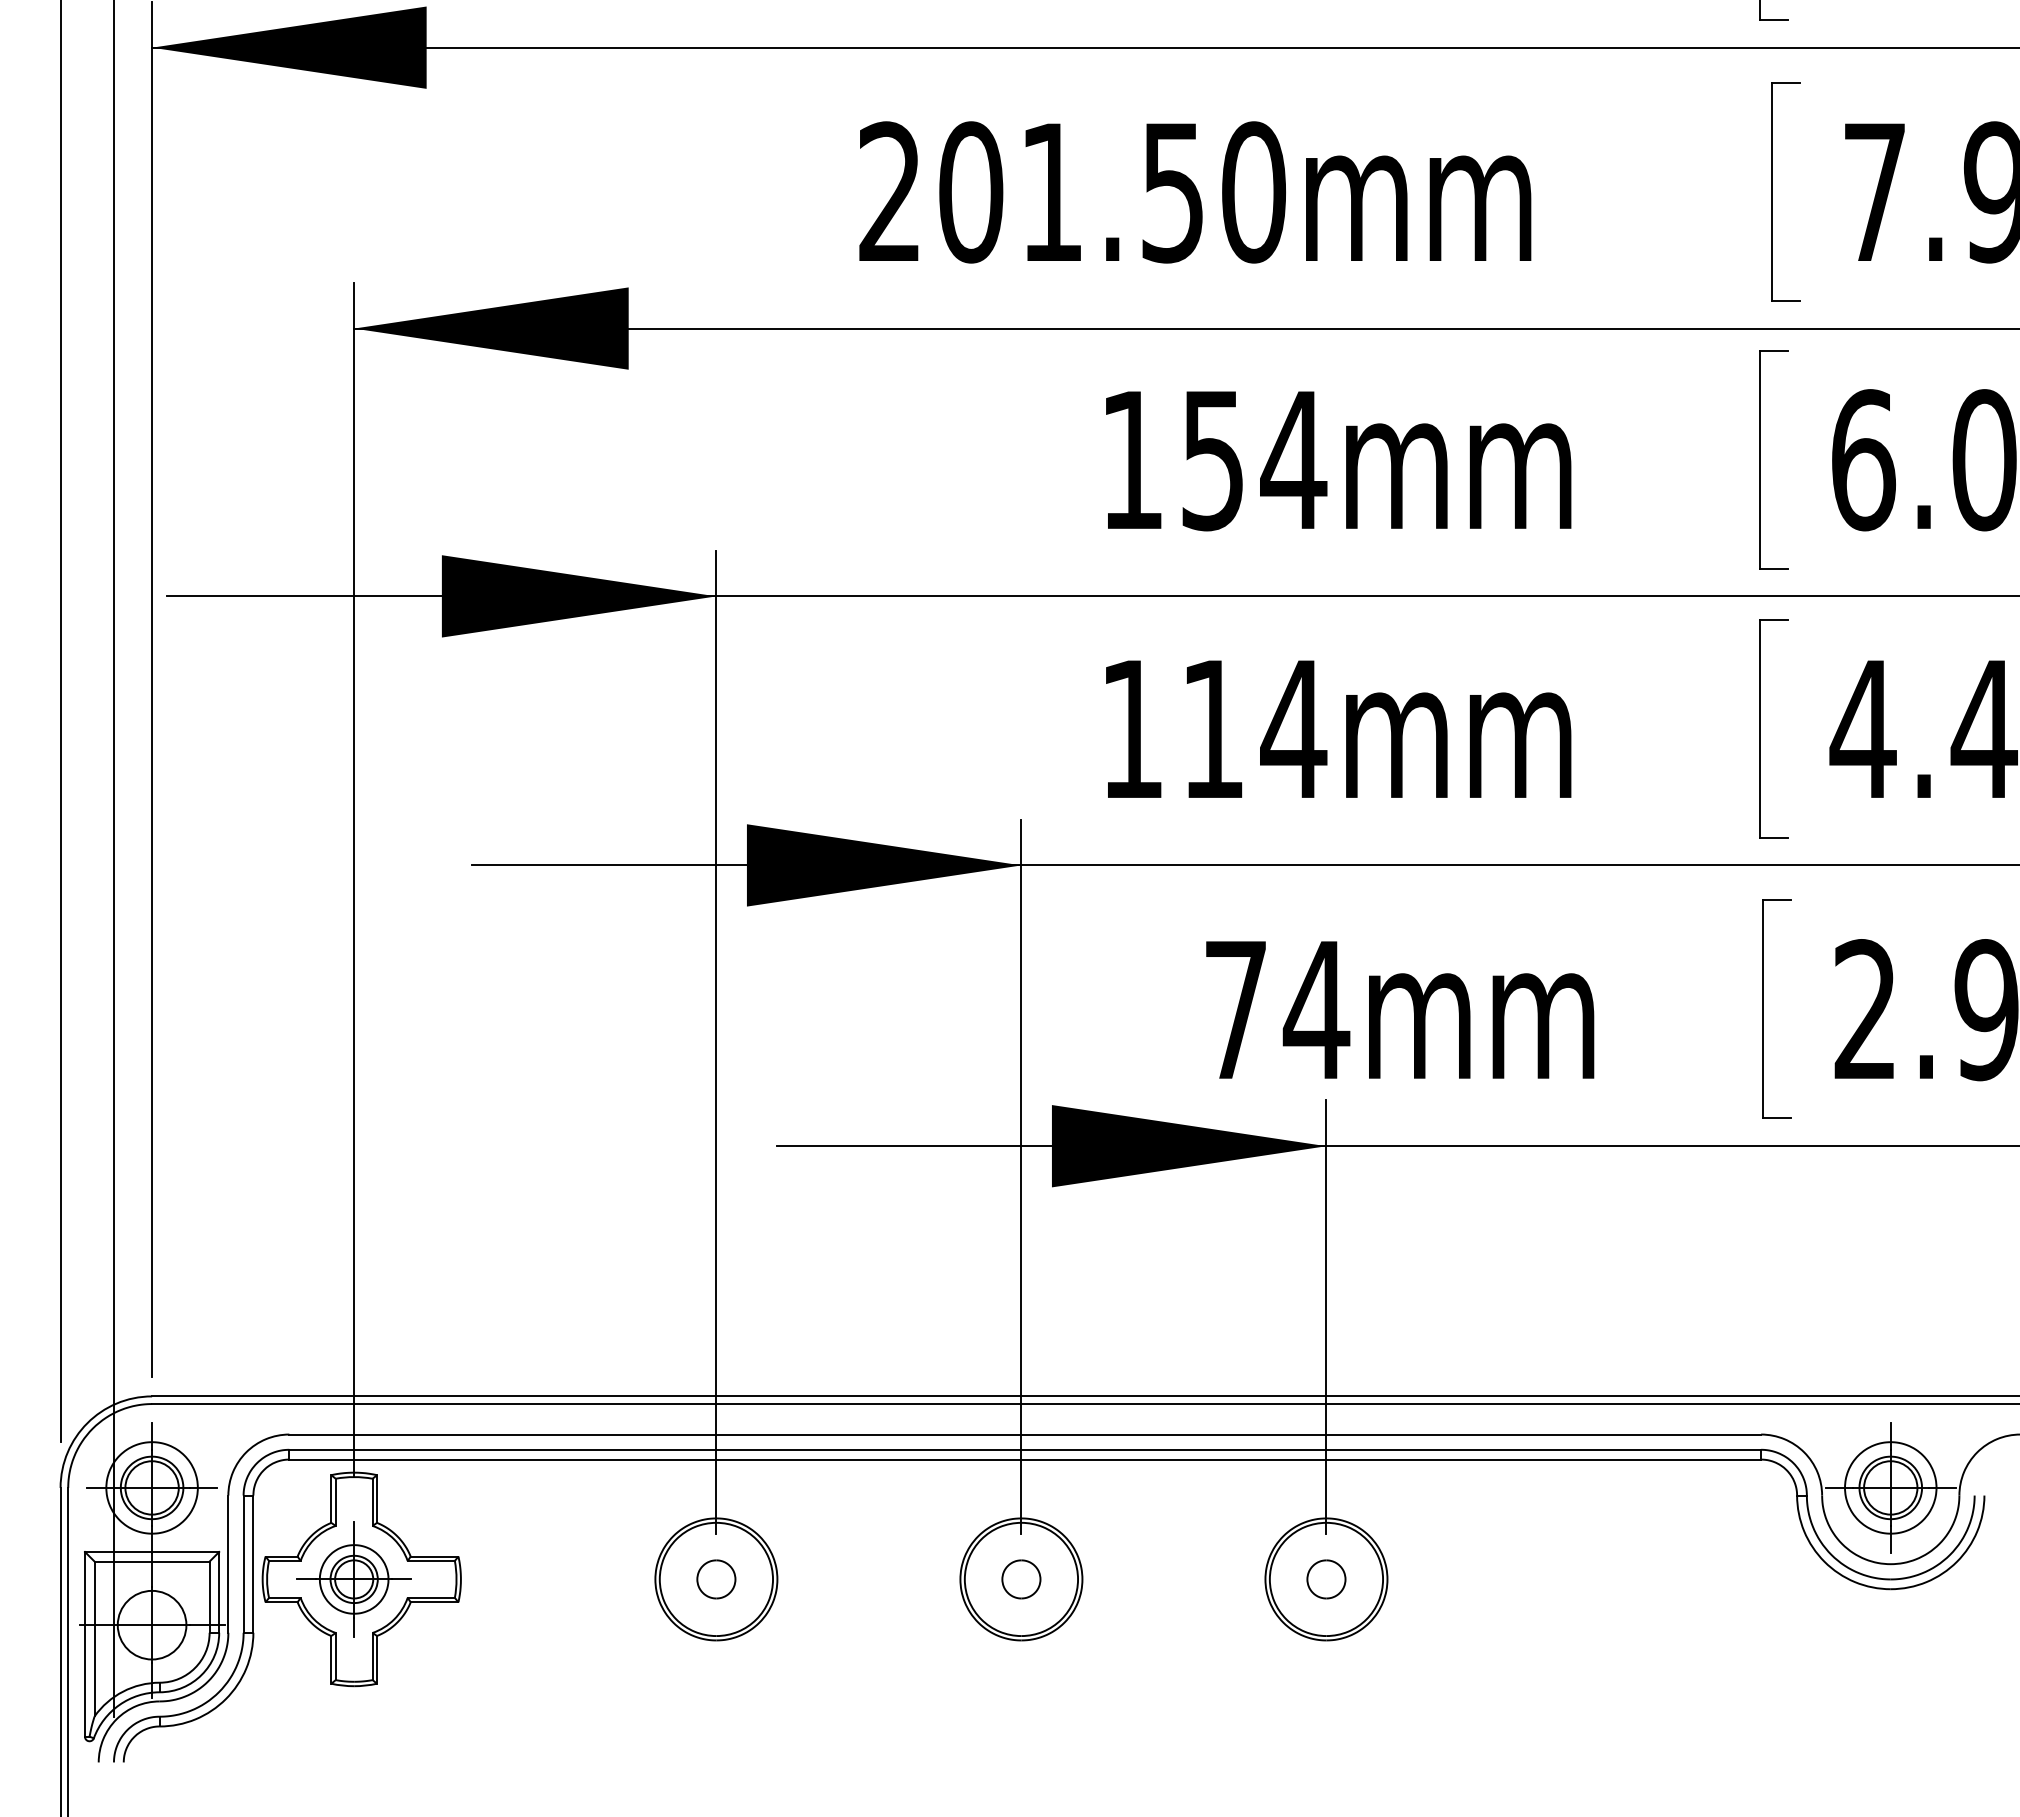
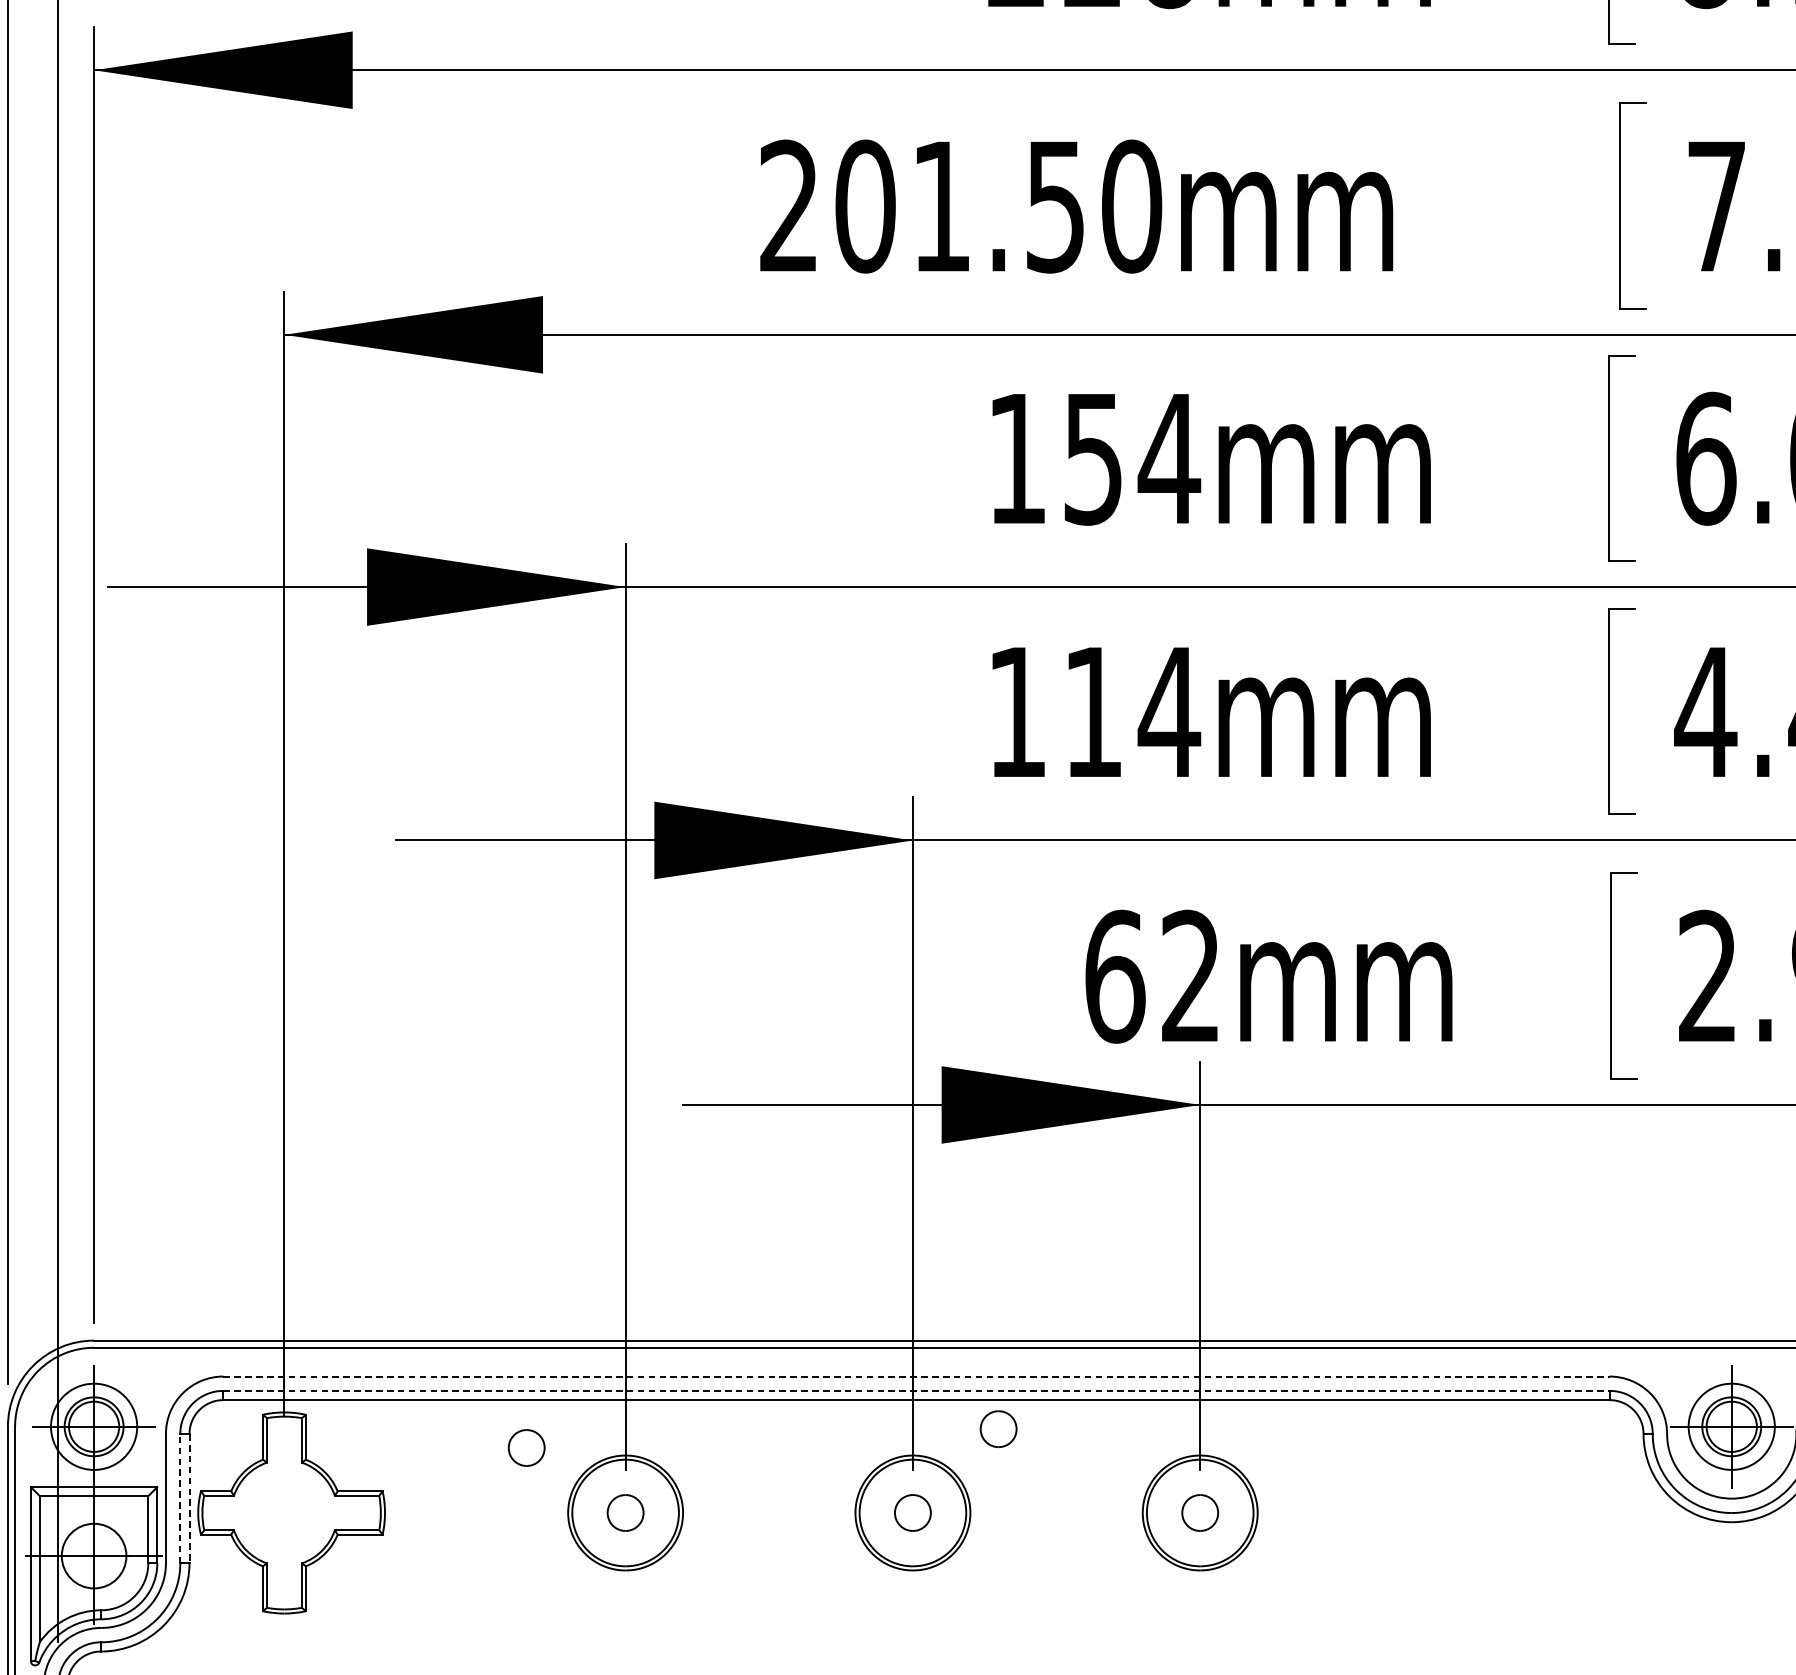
text: (1277, 1010) -> (1154, 977), 74mm -> 62mm
line: (1025, 1434) -> (916, 1376), solid -> dashed
line: (1025, 1449) -> (916, 1390), solid -> dashed
part: (1112, 1490) -> (998, 1429), added
part: (611, 1510) -> (526, 1448), added
line: (243, 1564) -> (180, 1498), solid -> dashed
line: (253, 1564) -> (189, 1498), solid -> dashed
part: (353, 1579) -> (283, 1513), removed

